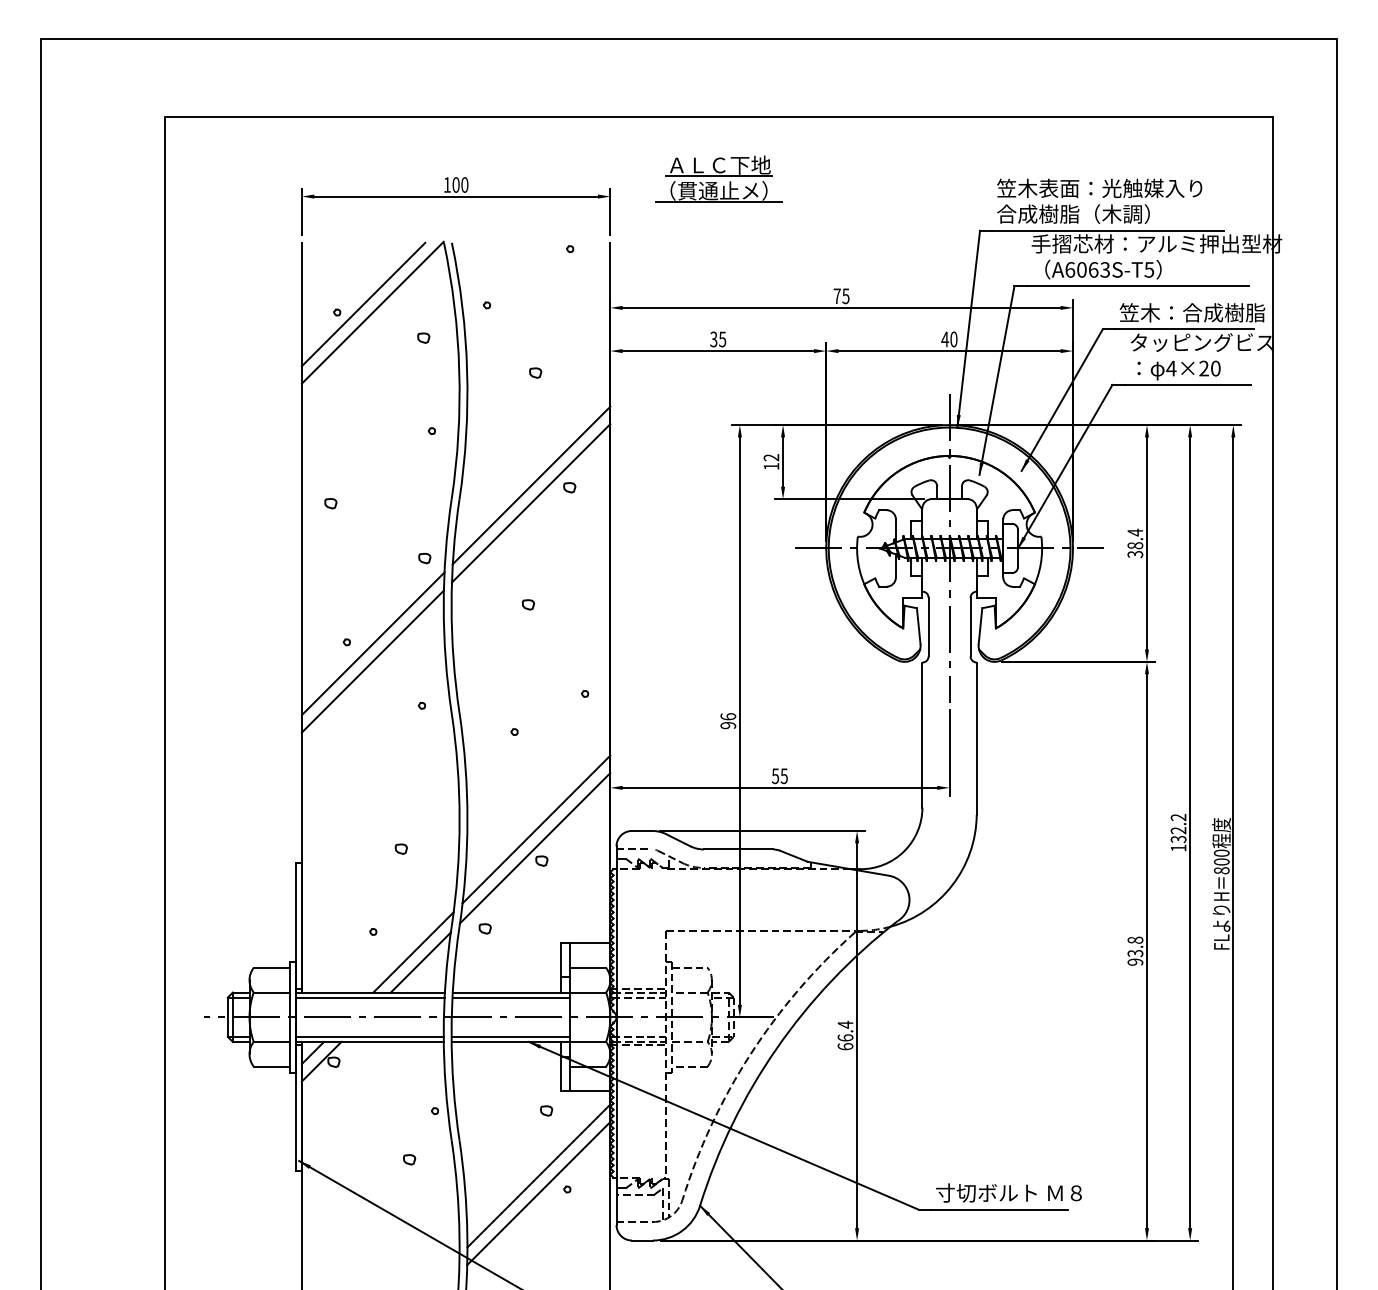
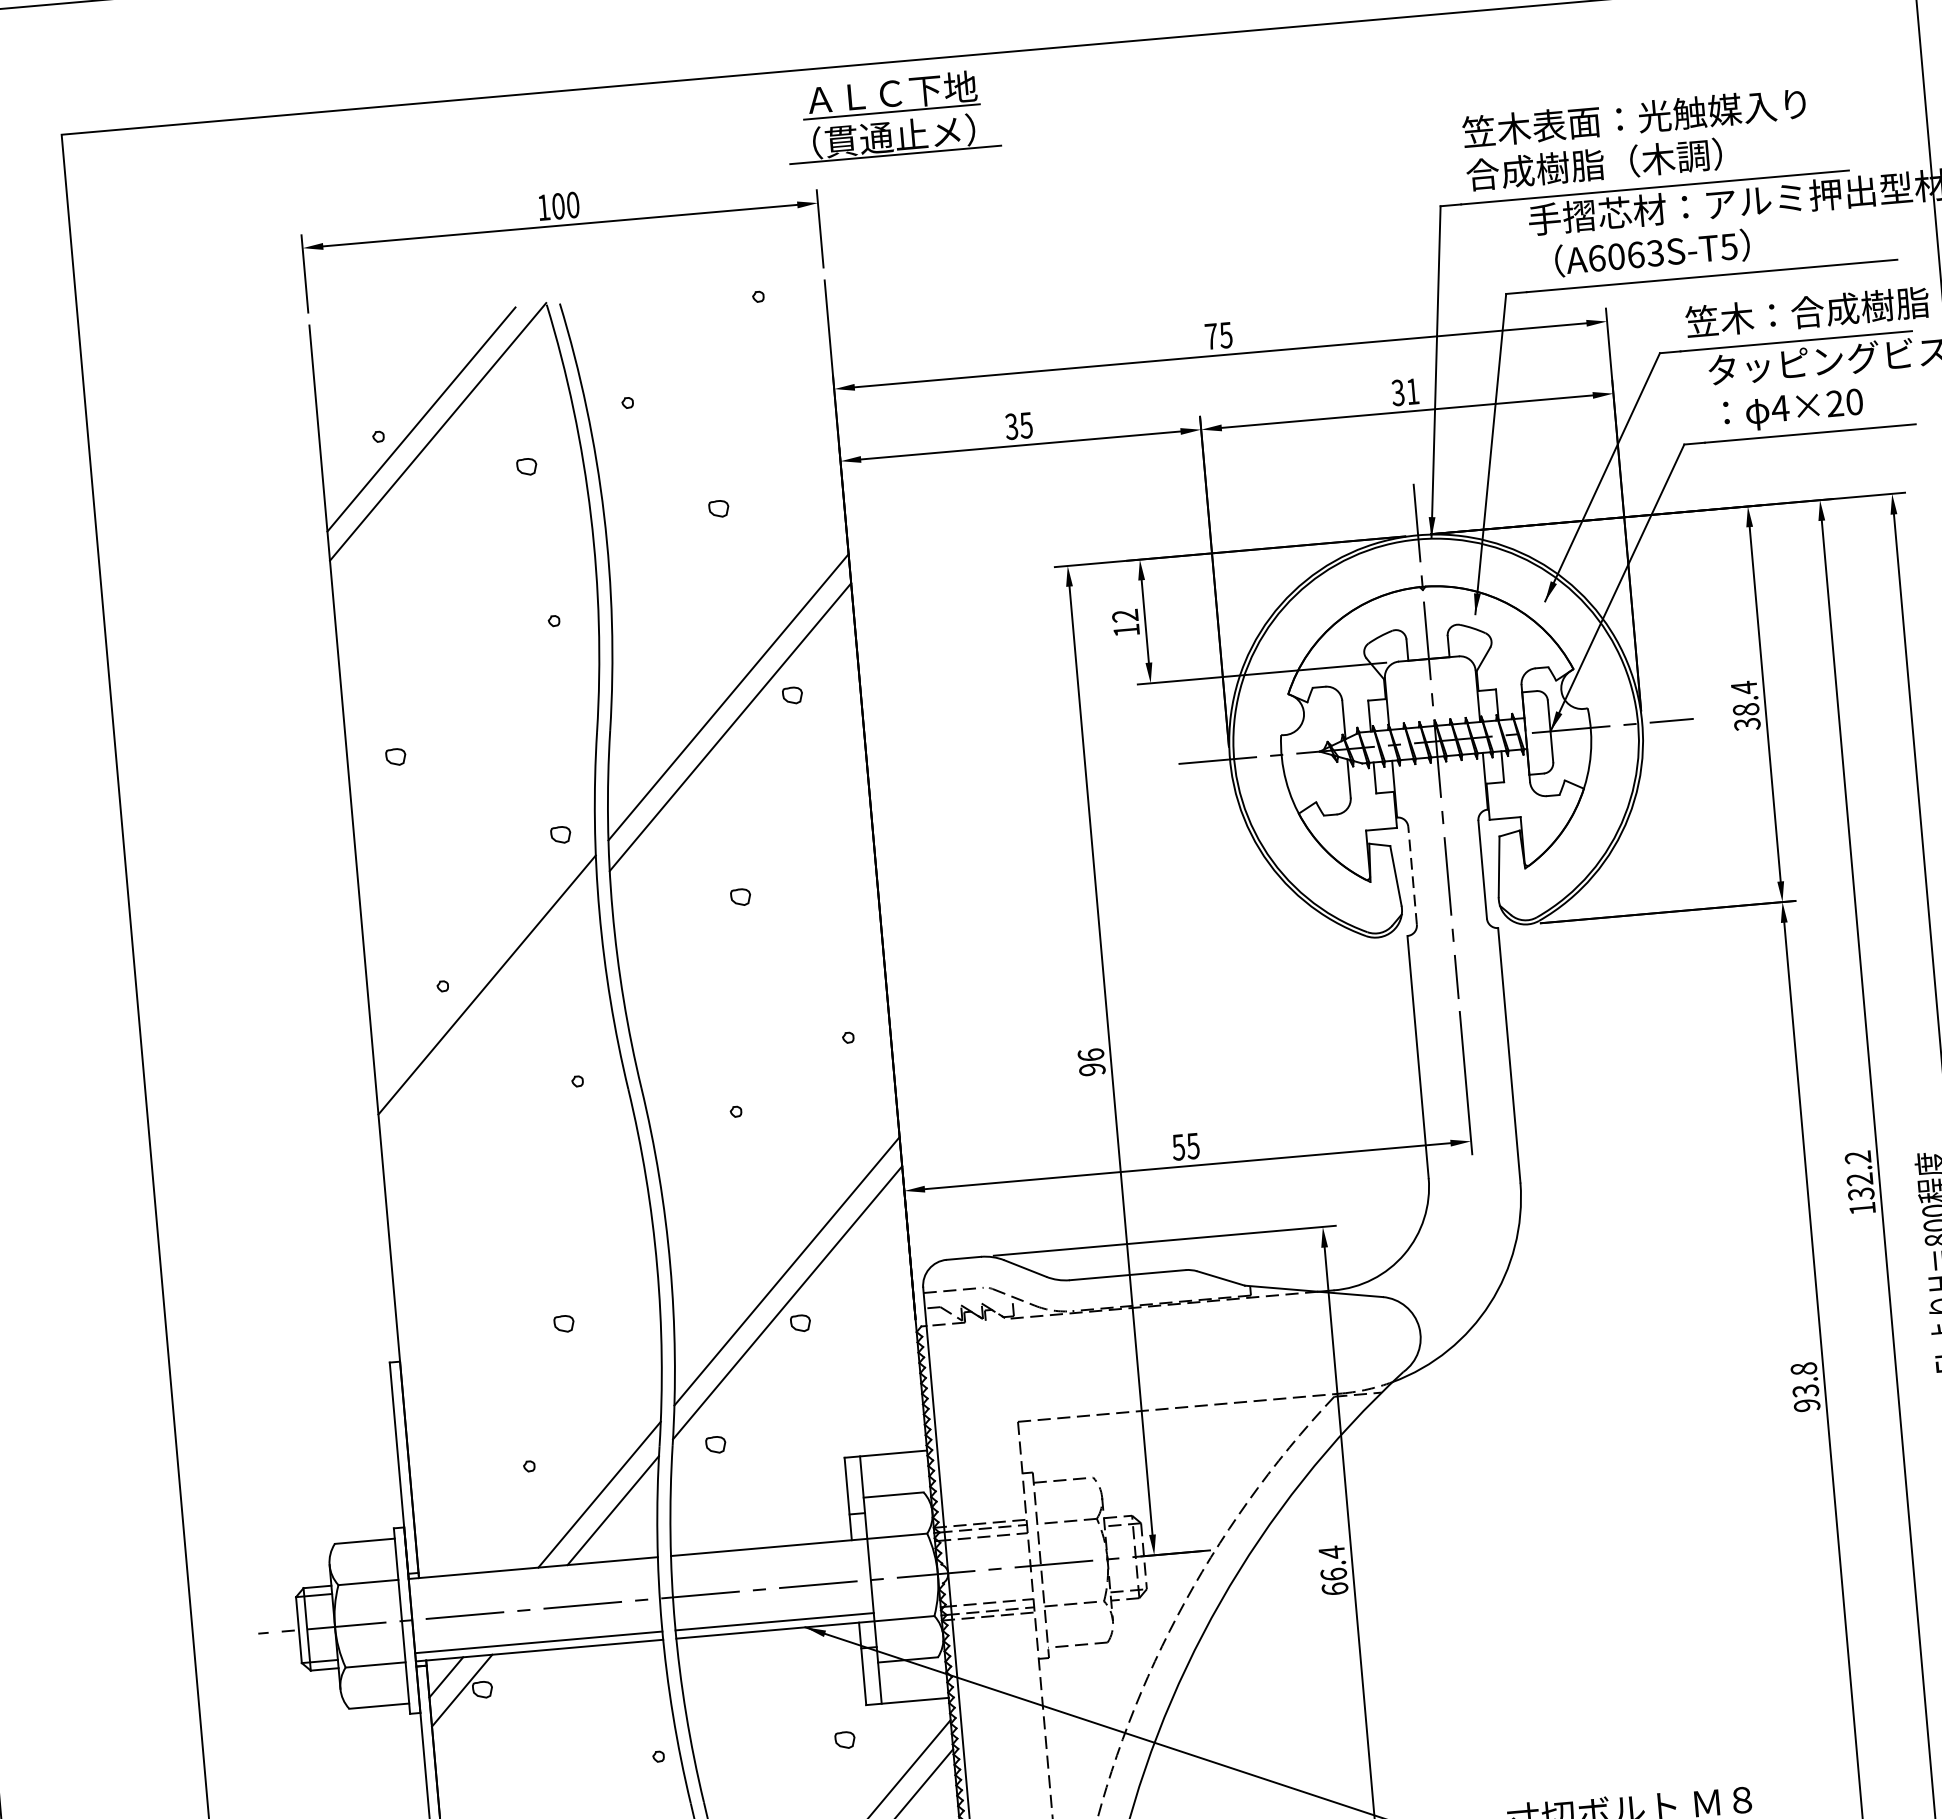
part: (718, 178) -> (891, 115), moved
text: (949, 339) -> (1405, 392), 40 -> 31
line: (928, 626) -> (1412, 874), solid -> dashed
line: (372, 661) -> (488, 1014), removed
line: (369, 997) -> (532, 1576), removed
line: (511, 997) -> (769, 1555), removed

